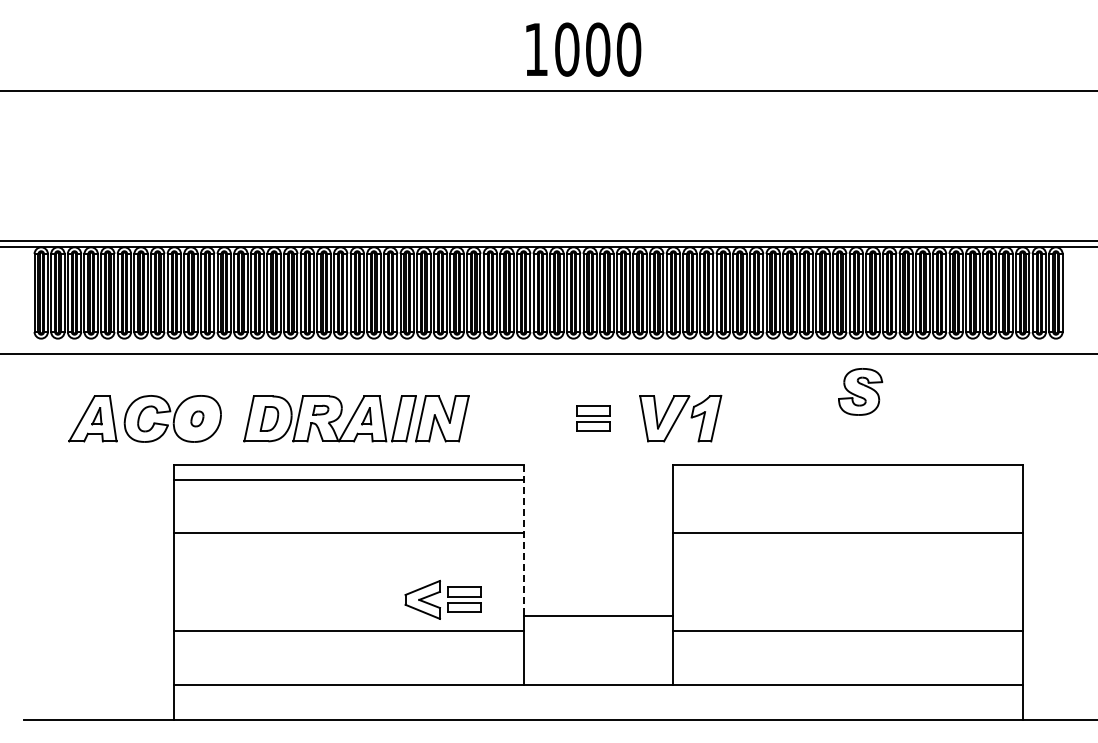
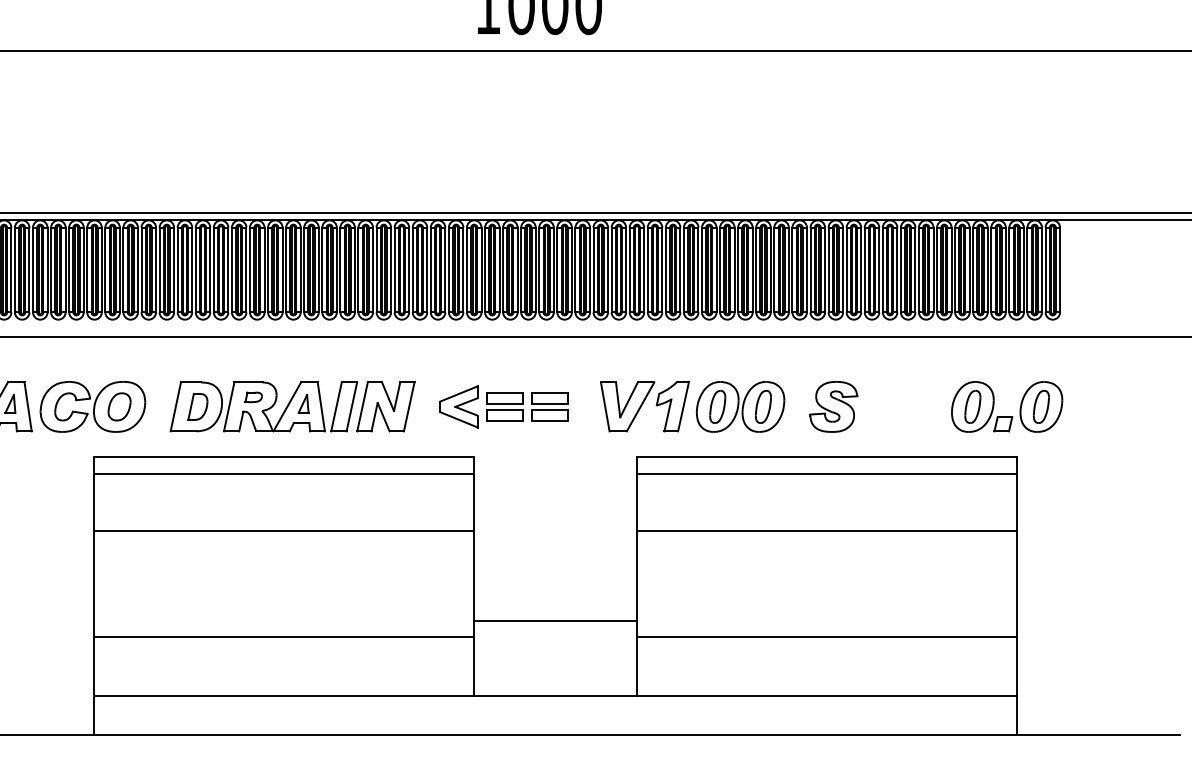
part: (860, 391) -> (833, 406), moved
part: (197, 418) -> (119, 406), size x1.67
part: (768, 418) -> (740, 406), added
part: (1013, 428) -> (1006, 417), added
line: (848, 480) -> (827, 473), added
line: (523, 540) -> (474, 539), dashed -> solid
part: (442, 599) -> (480, 406), moved

